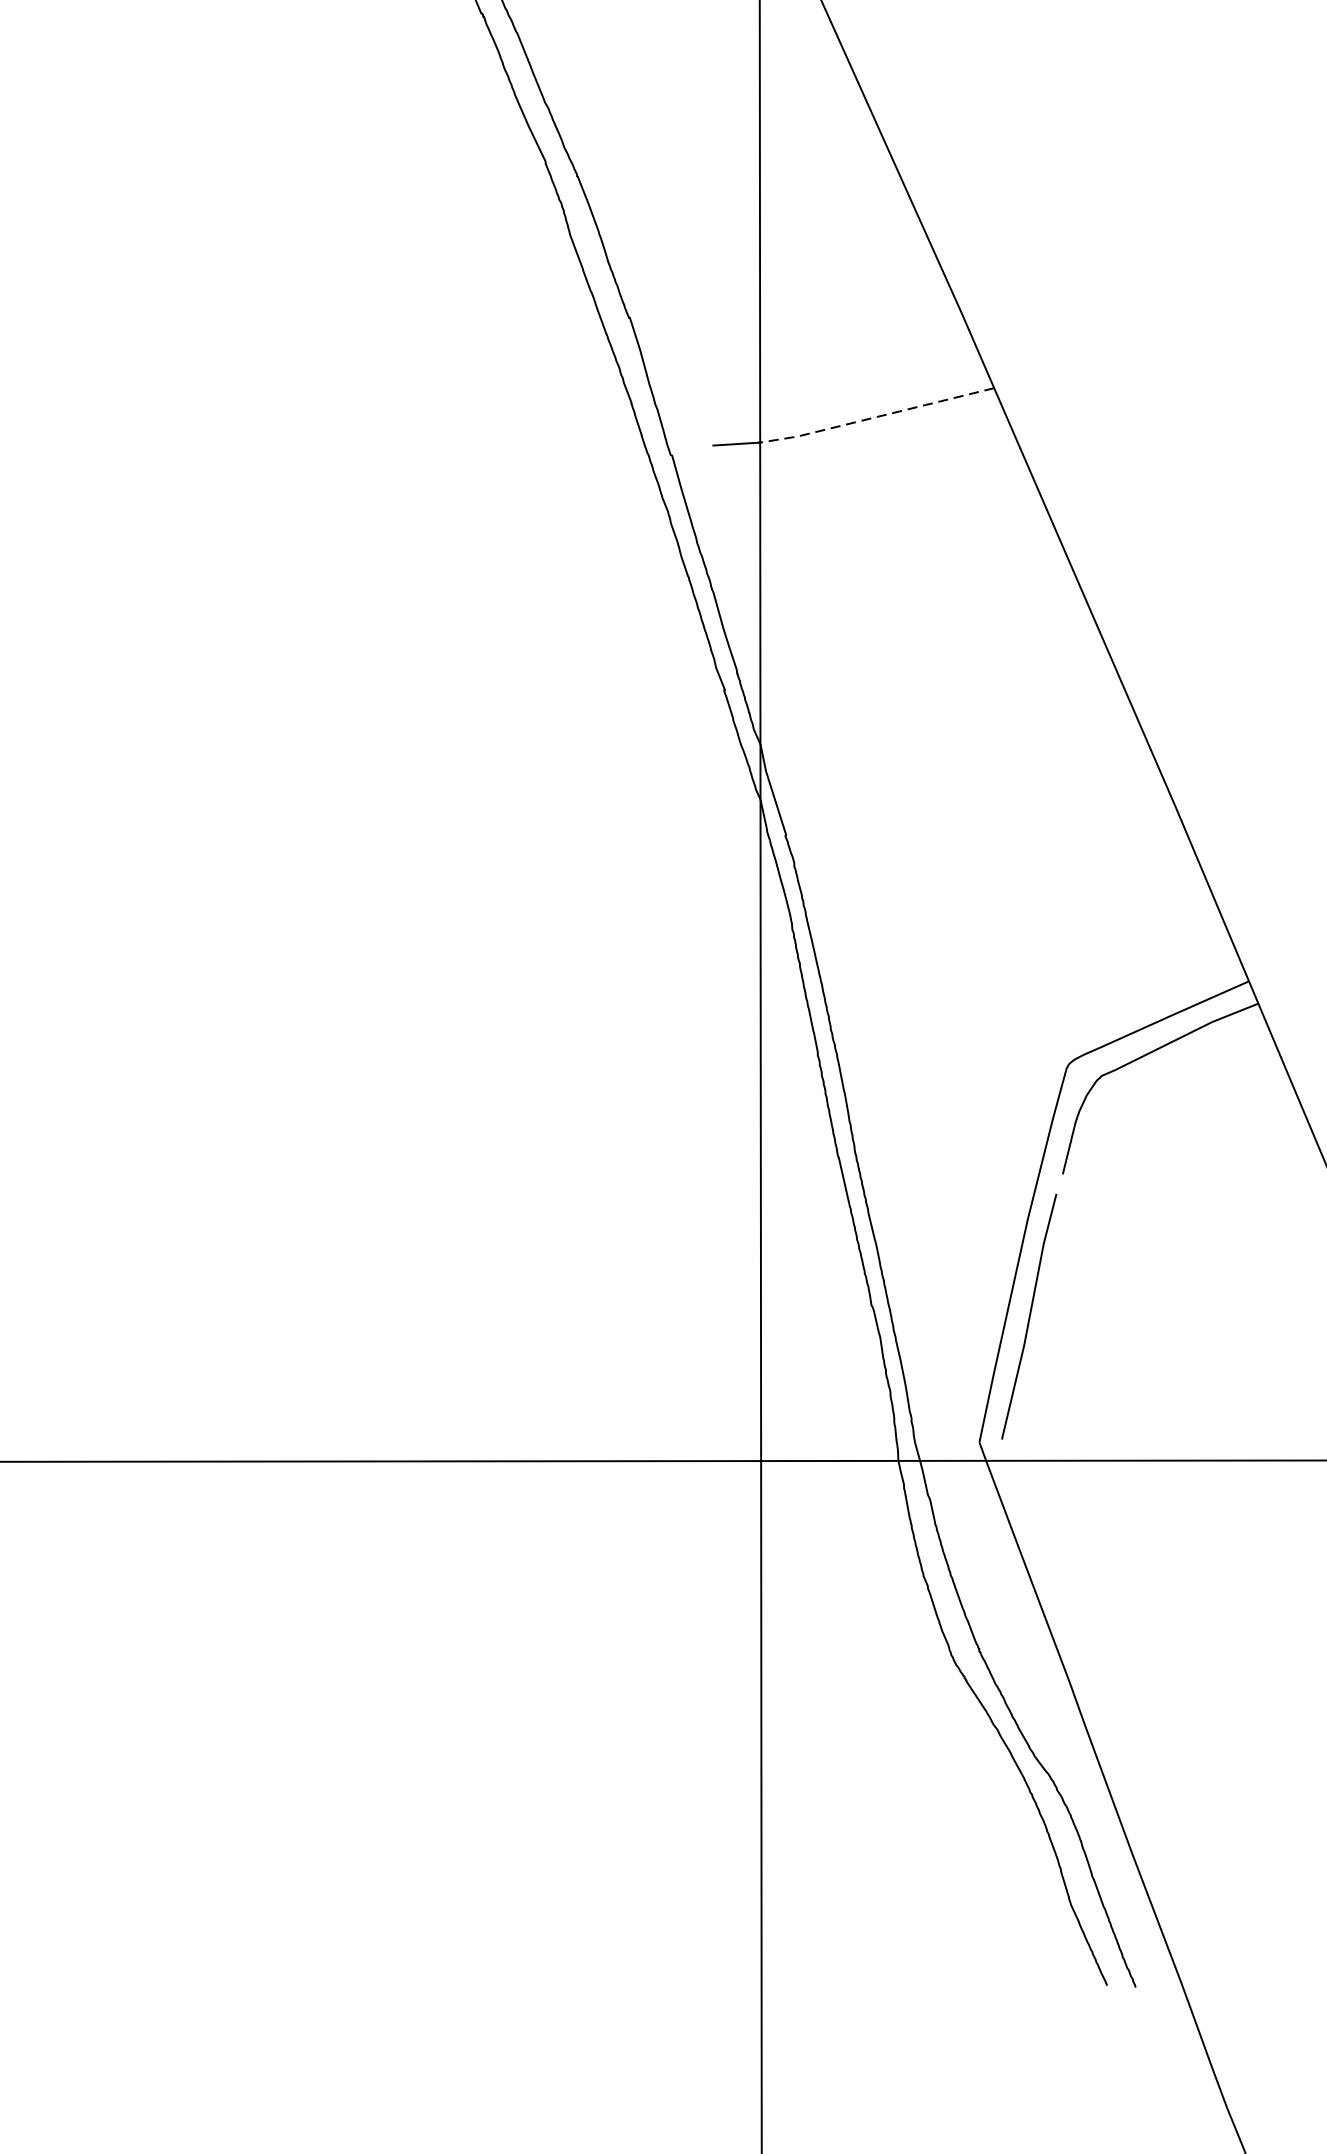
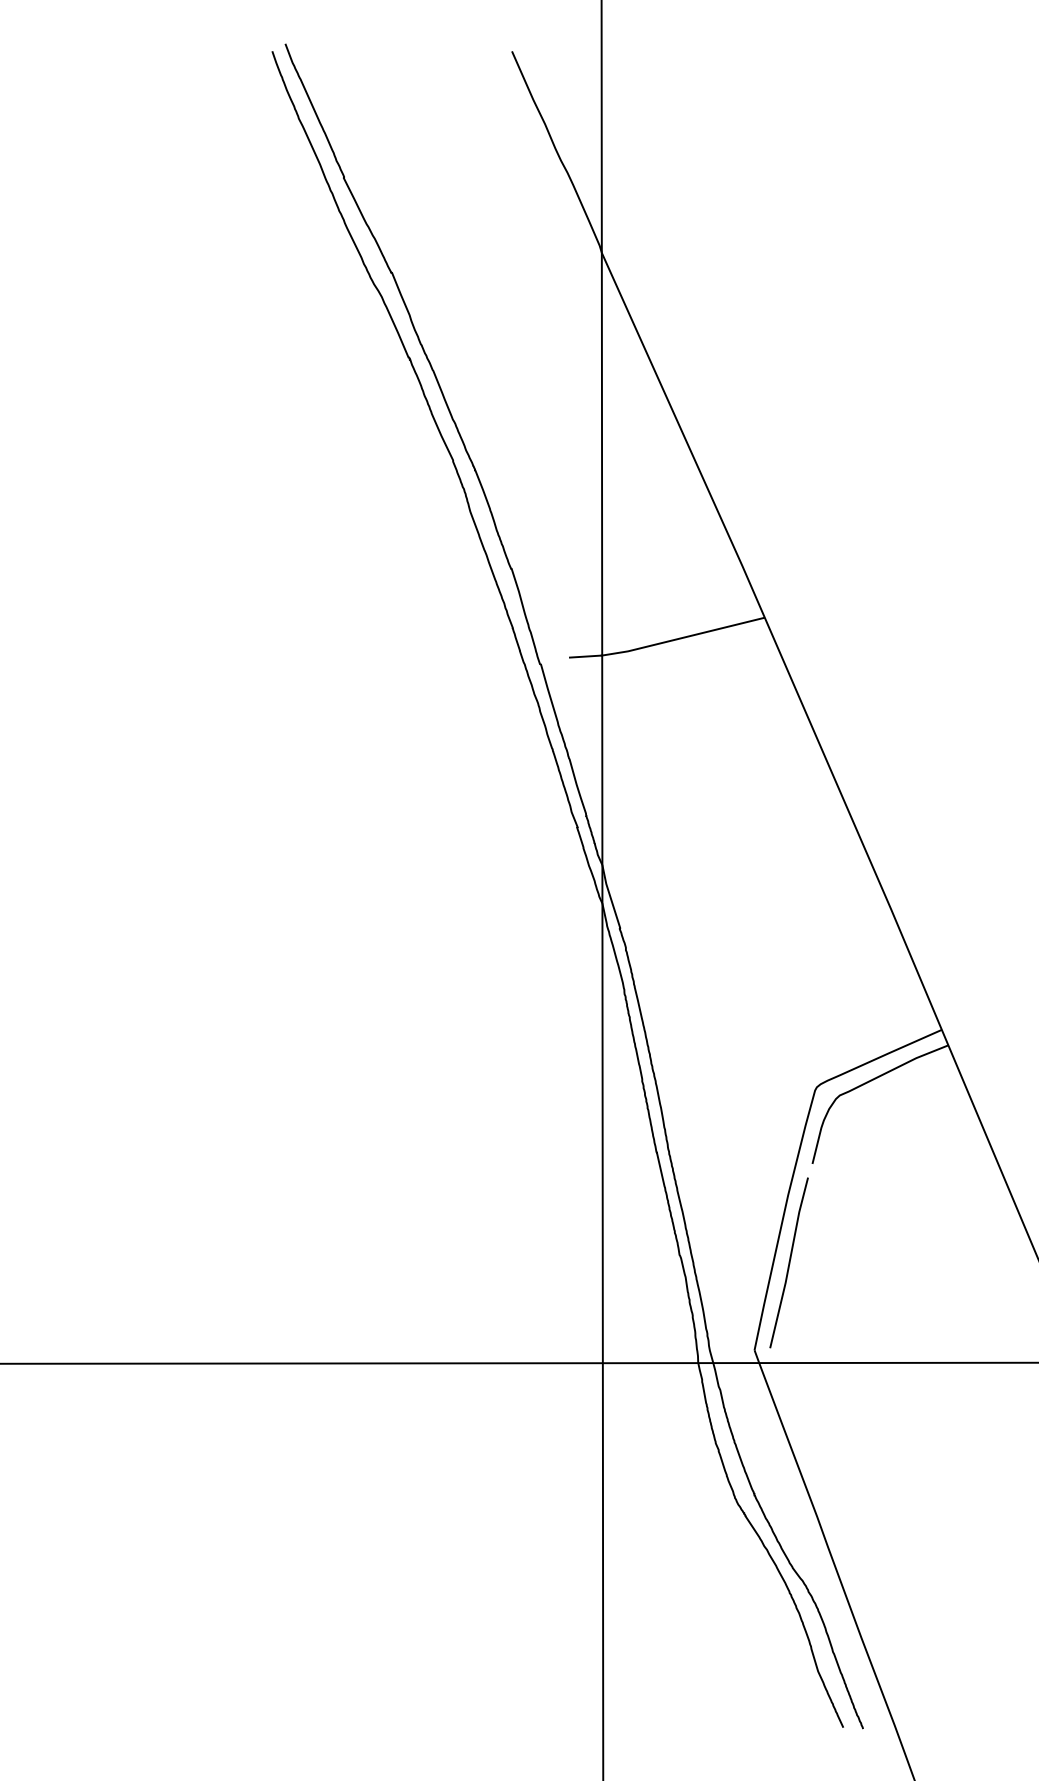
line: (874, 418) -> (681, 638), dashed -> solid

